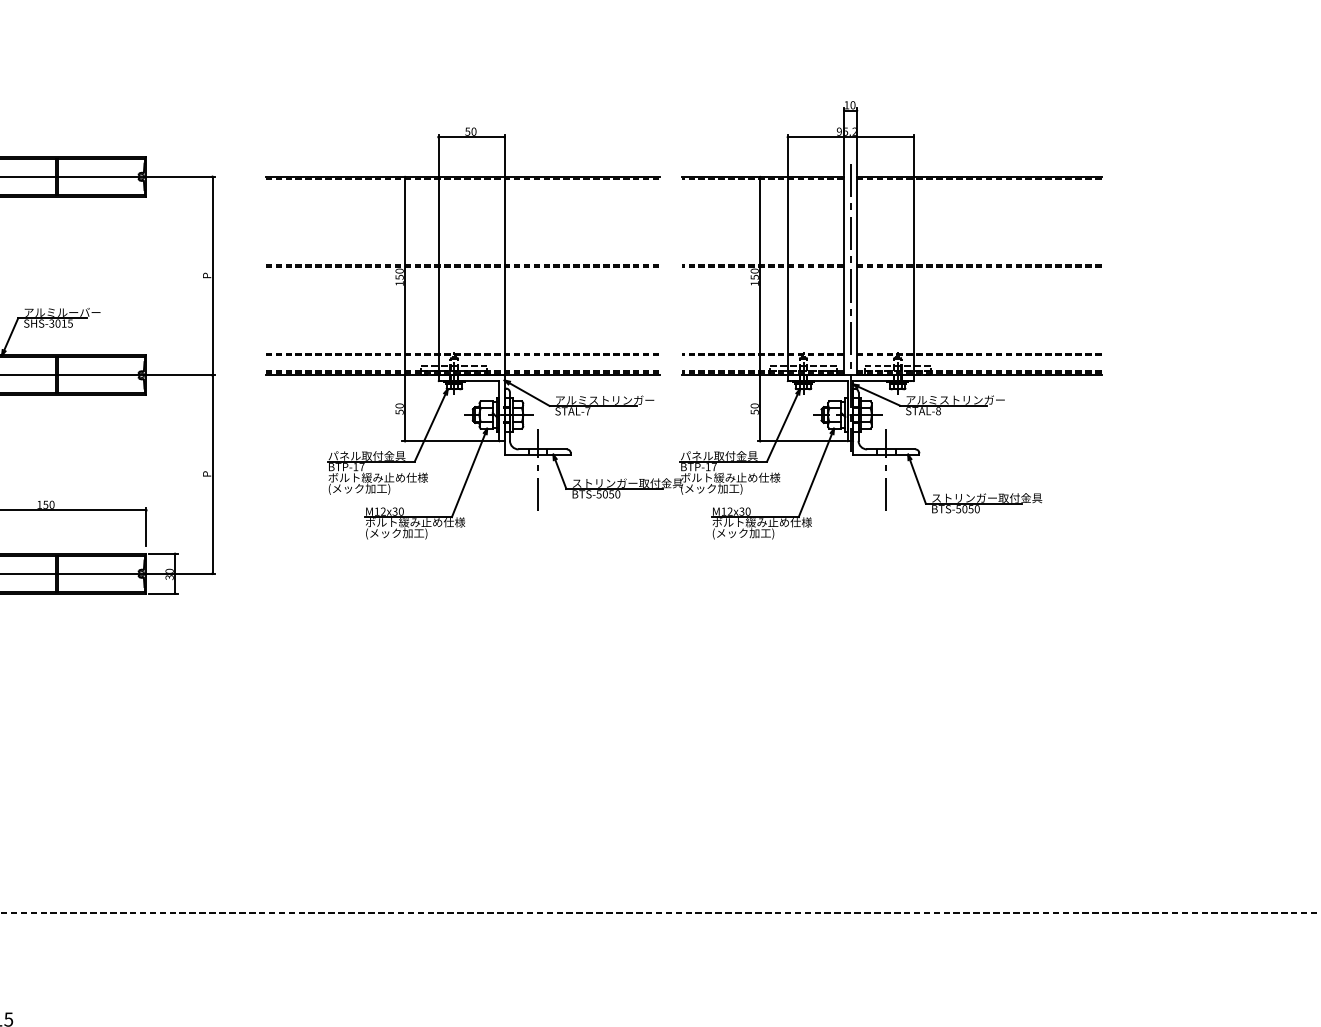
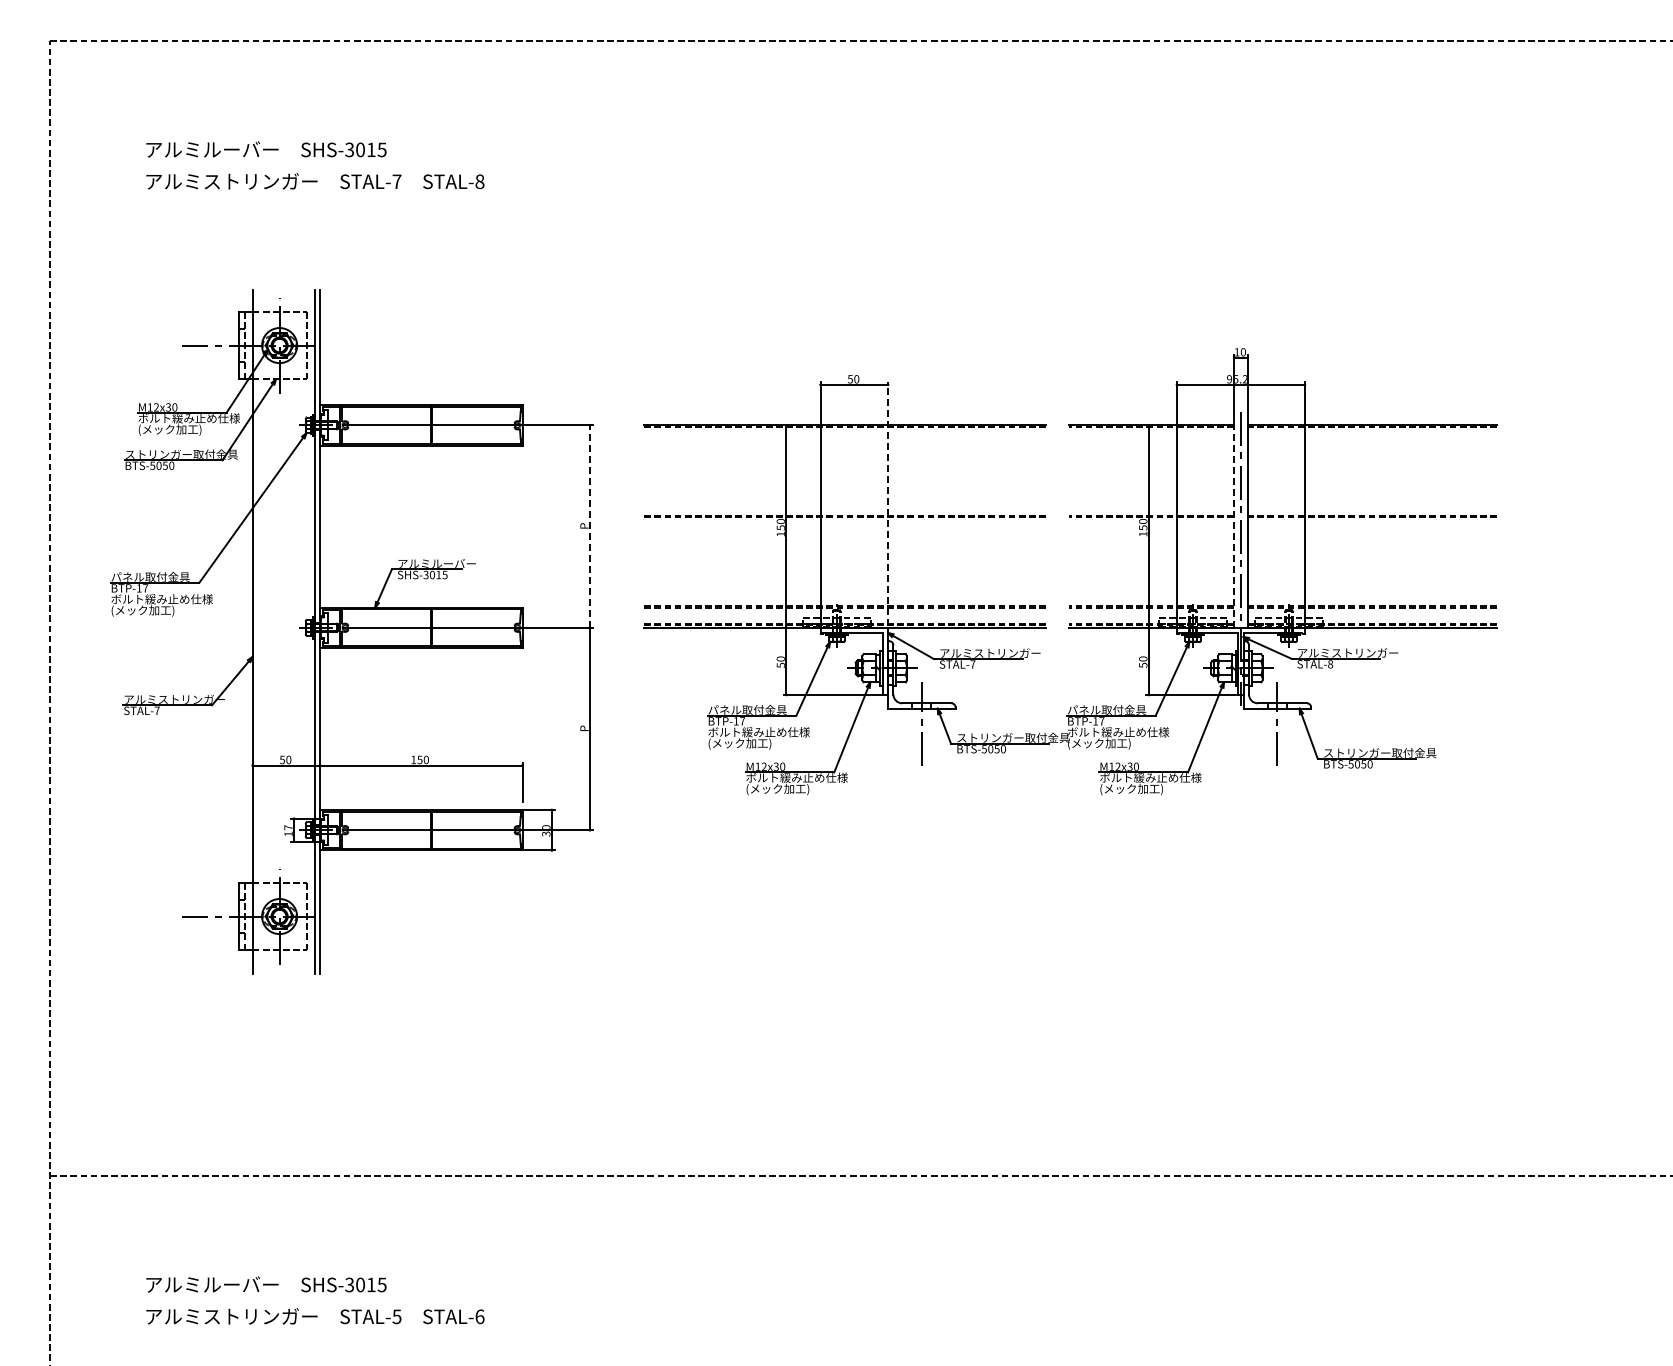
line: (505, 253) -> (888, 503), solid -> dashed
line: (212, 276) -> (590, 526), solid -> dashed
line: (844, 276) -> (1234, 526), solid -> dashed

